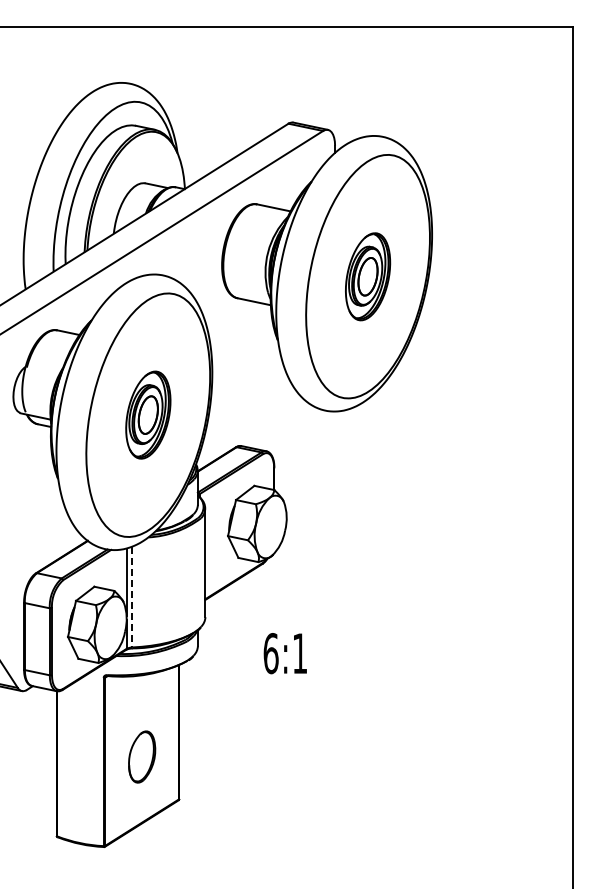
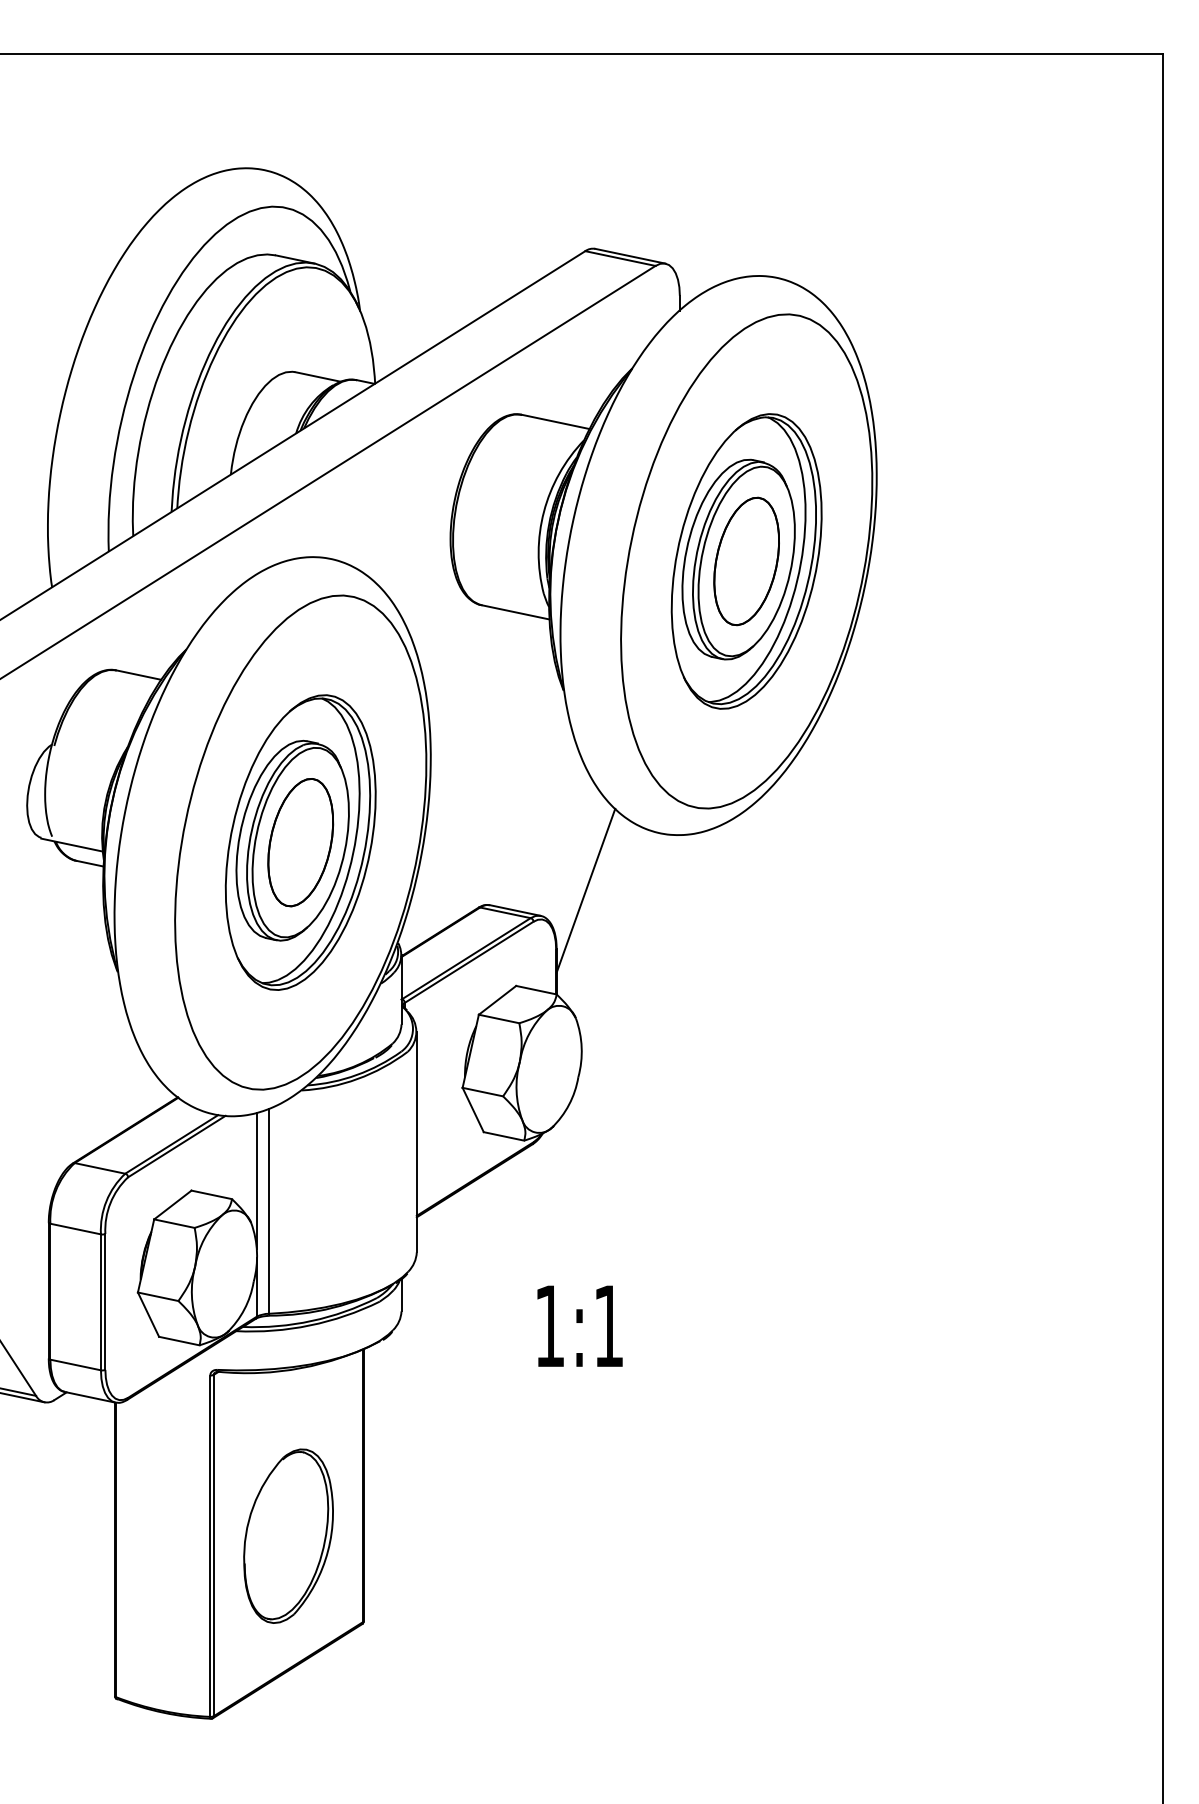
part: (367, 276) -> (745, 561), size x1.67
part: (148, 414) -> (301, 841), size x1.67
line: (288, 438) -> (585, 889), added
line: (132, 597) -> (268, 1212), dashed -> solid
text: (270, 653) -> (548, 1326), 6:1 -> 1:1
part: (141, 756) -> (287, 1535), size x1.67

